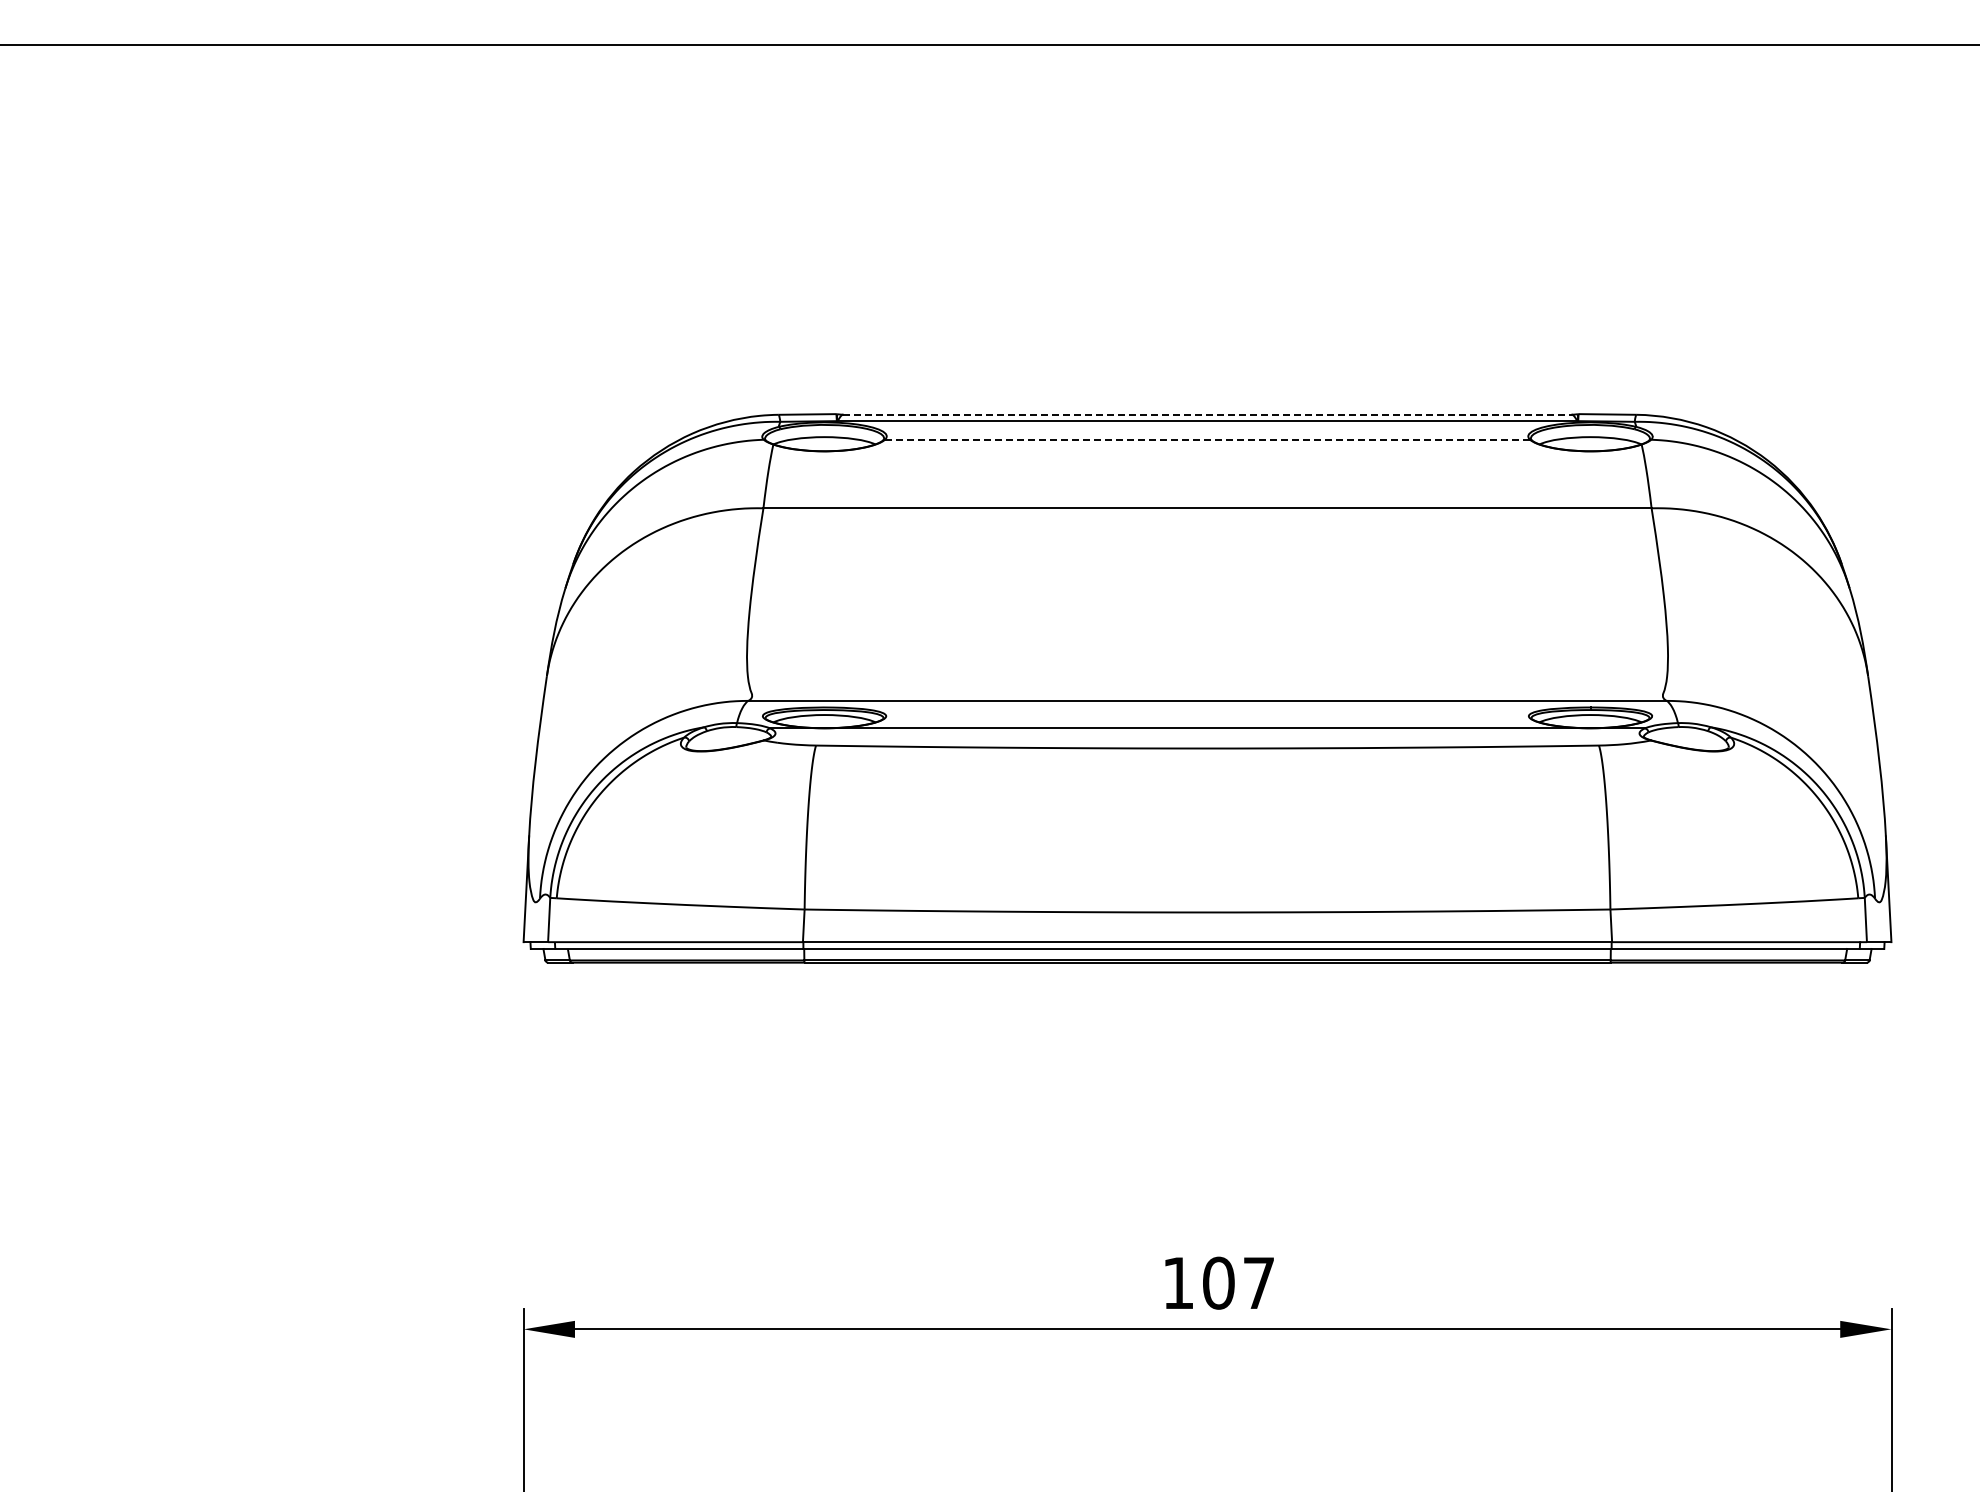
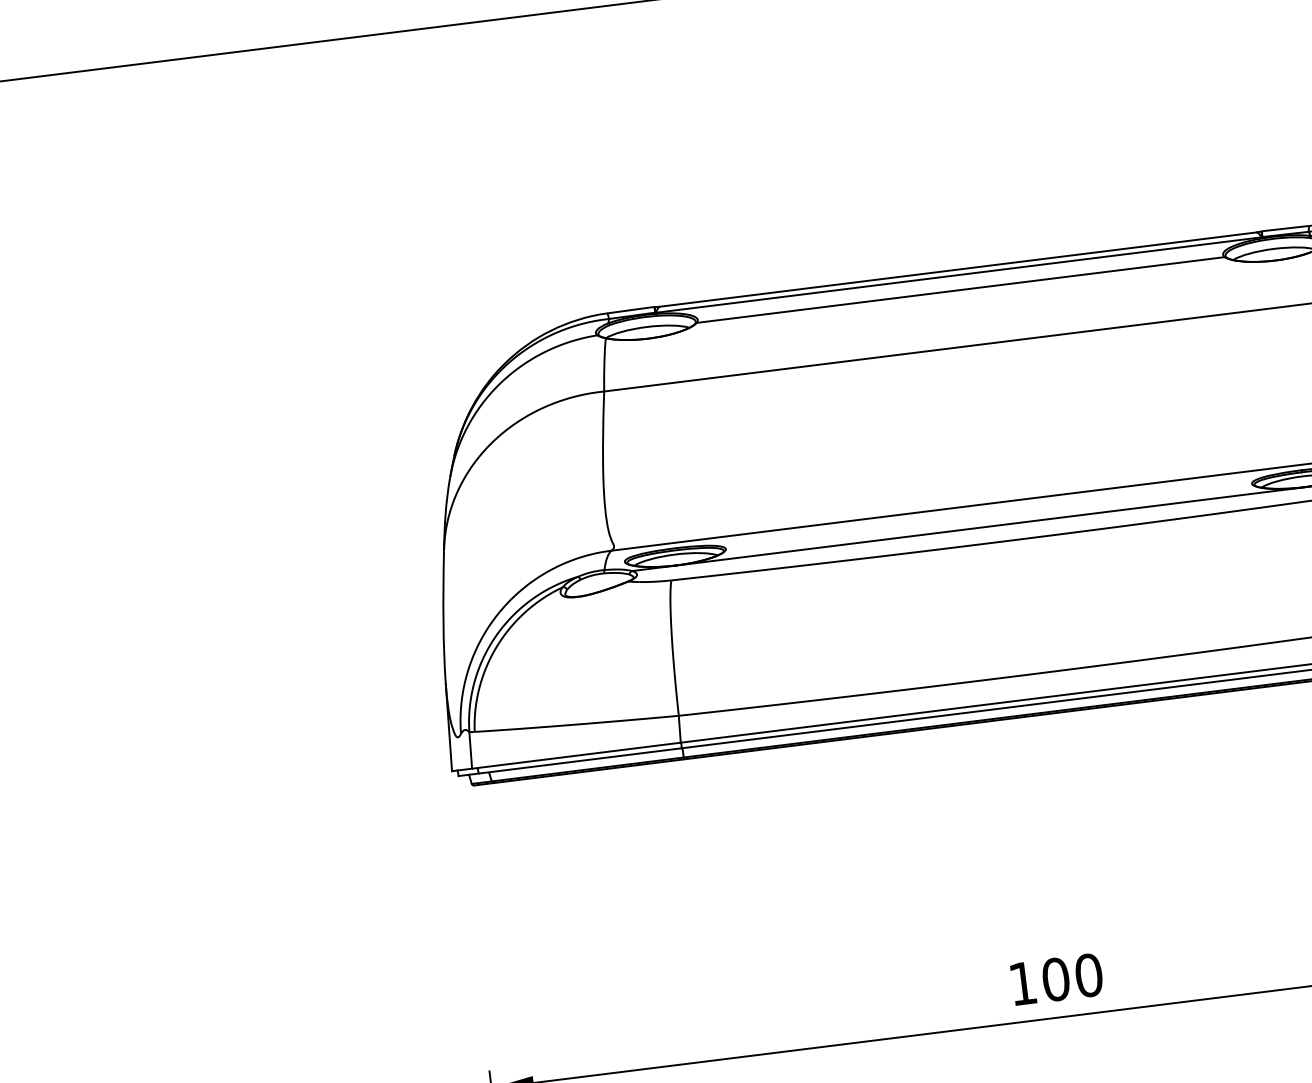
line: (1208, 414) -> (959, 269), dashed -> solid
line: (1207, 439) -> (960, 289), dashed -> solid
text: (1259, 1282) -> (1089, 974), 107 -> 100

